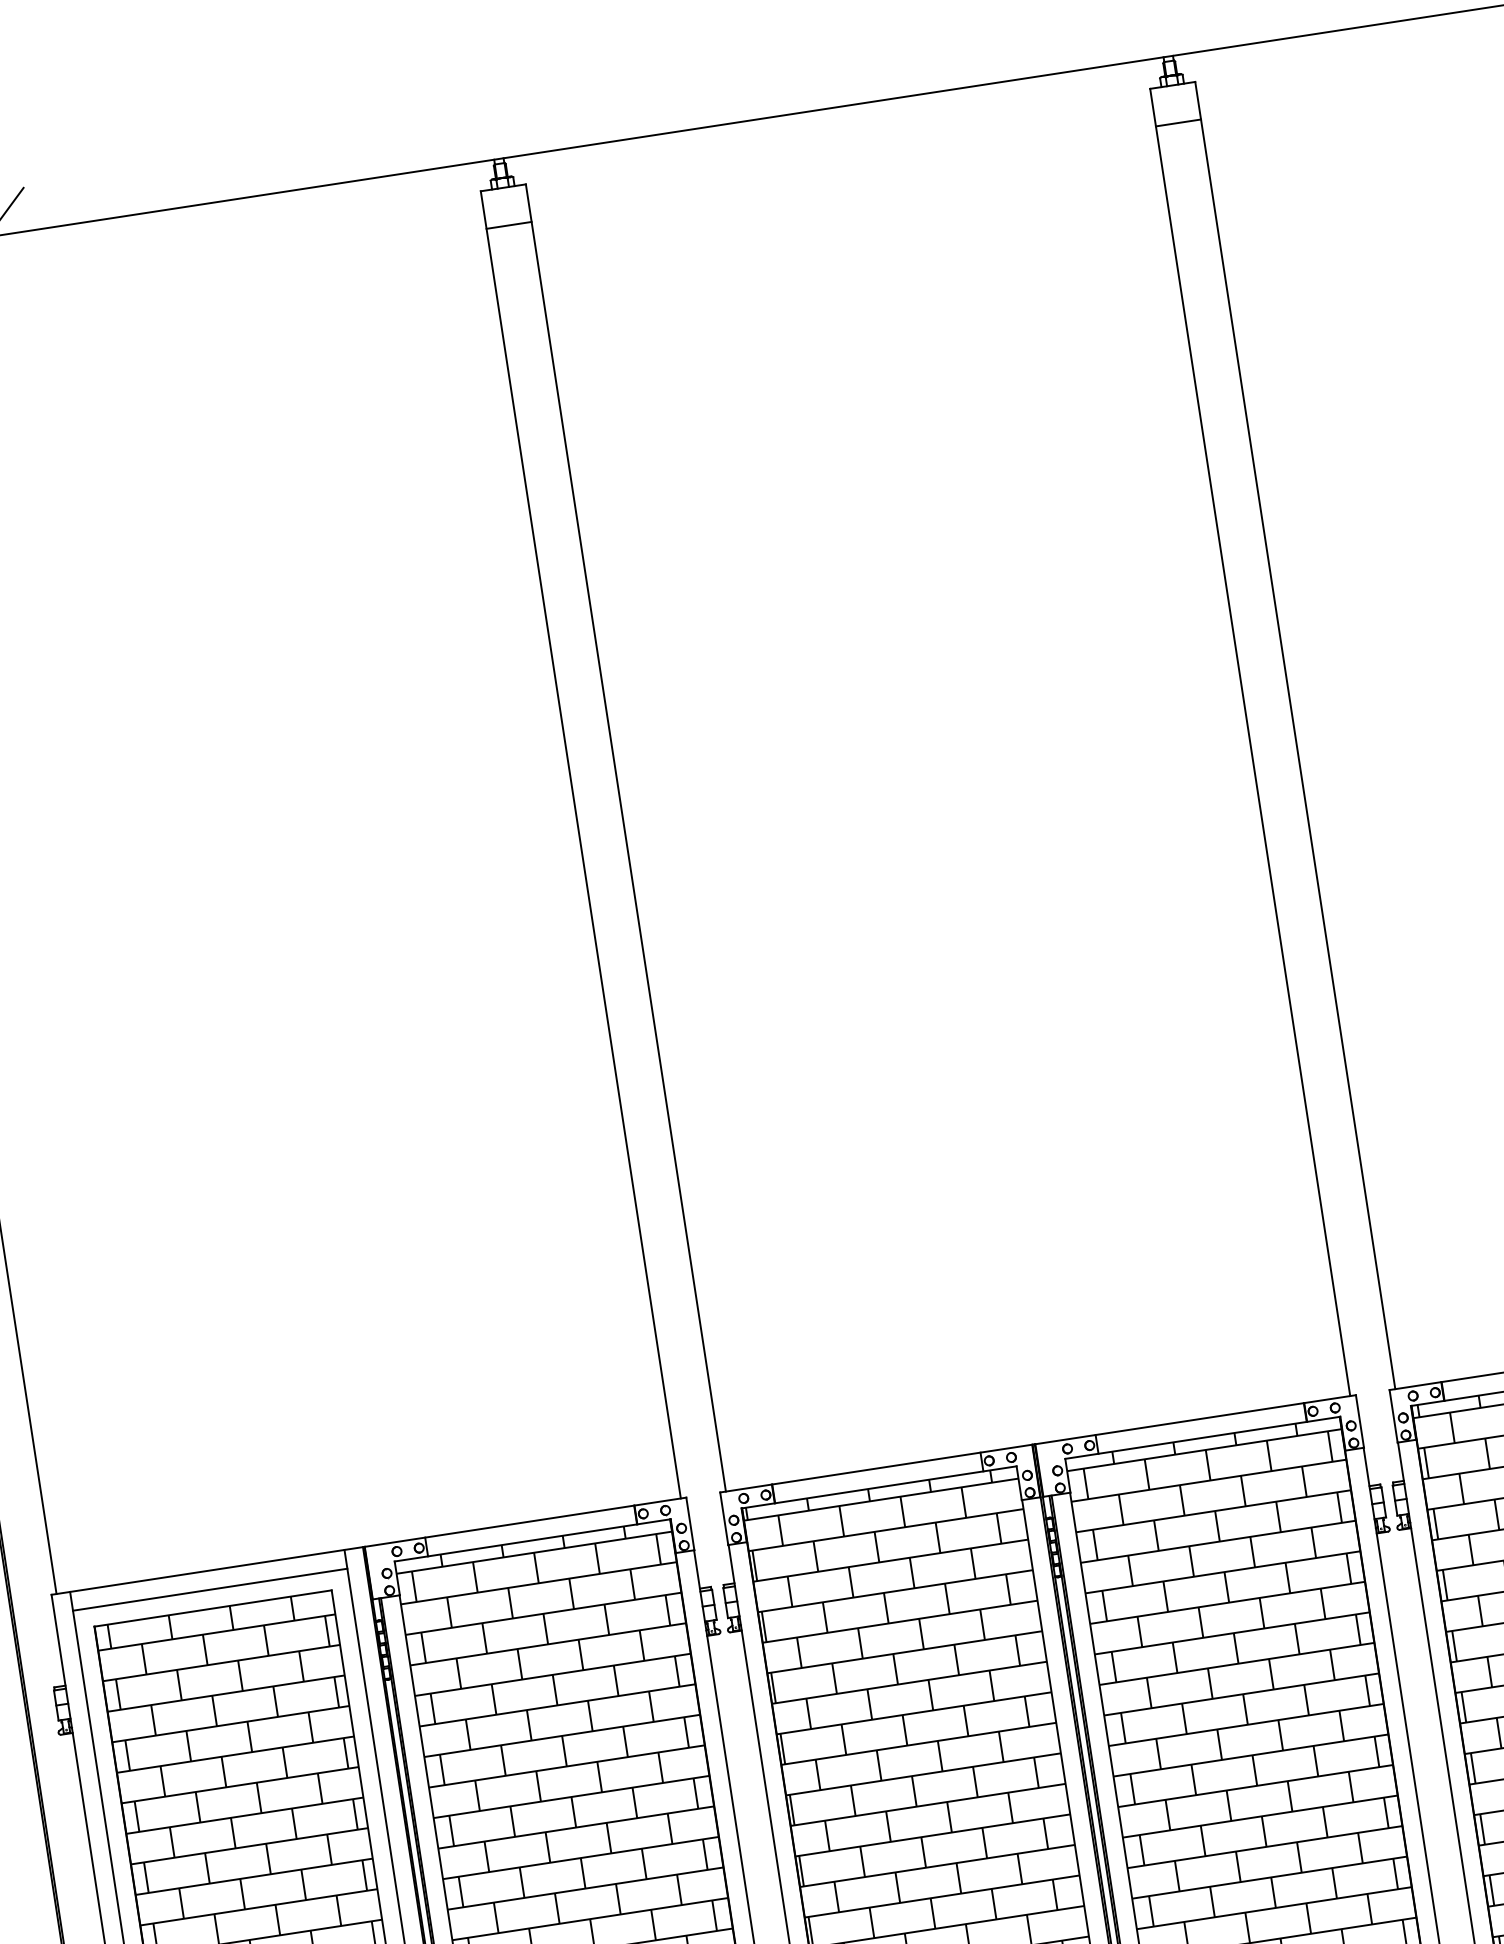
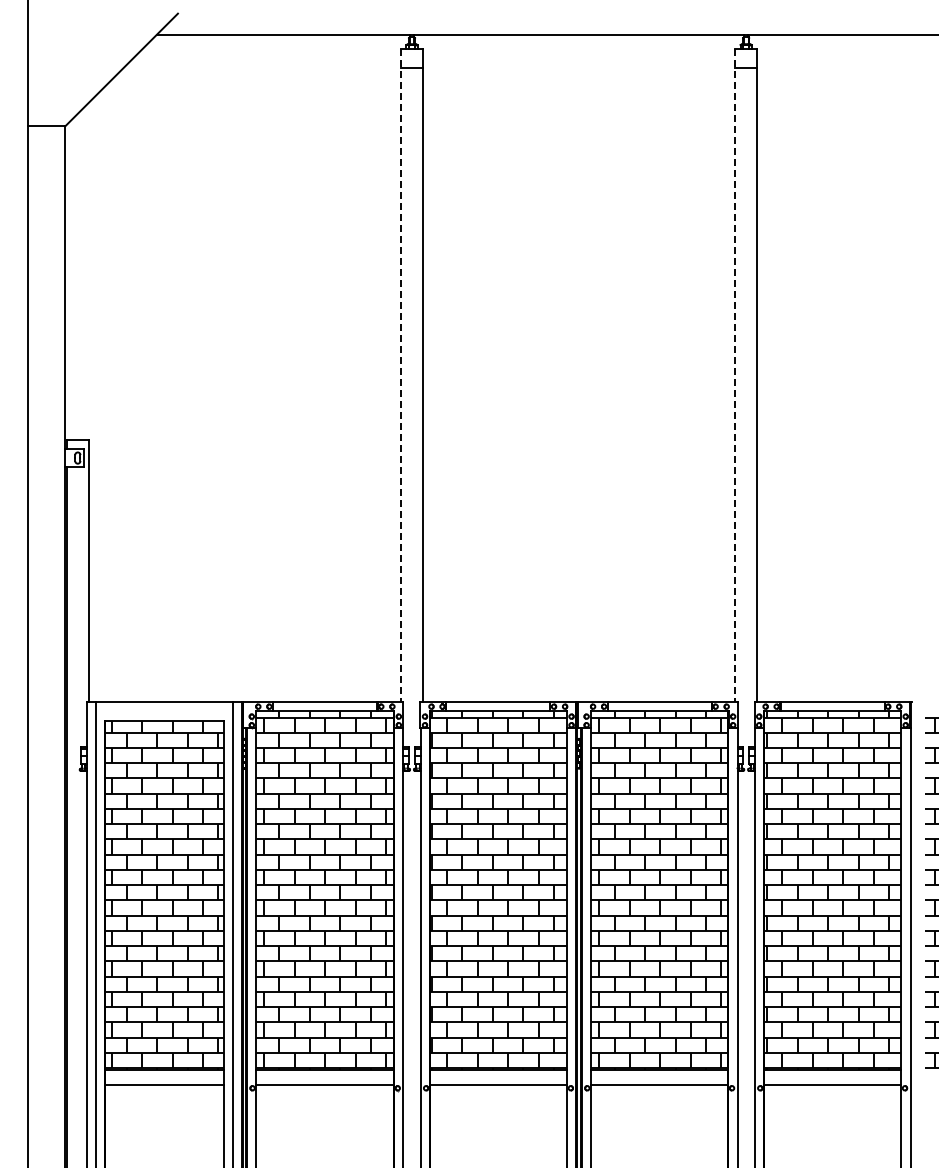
line: (1249, 744) -> (734, 376), solid -> dashed
line: (580, 846) -> (400, 376), solid -> dashed
line: (208, 1590) -> (163, 711), removed

